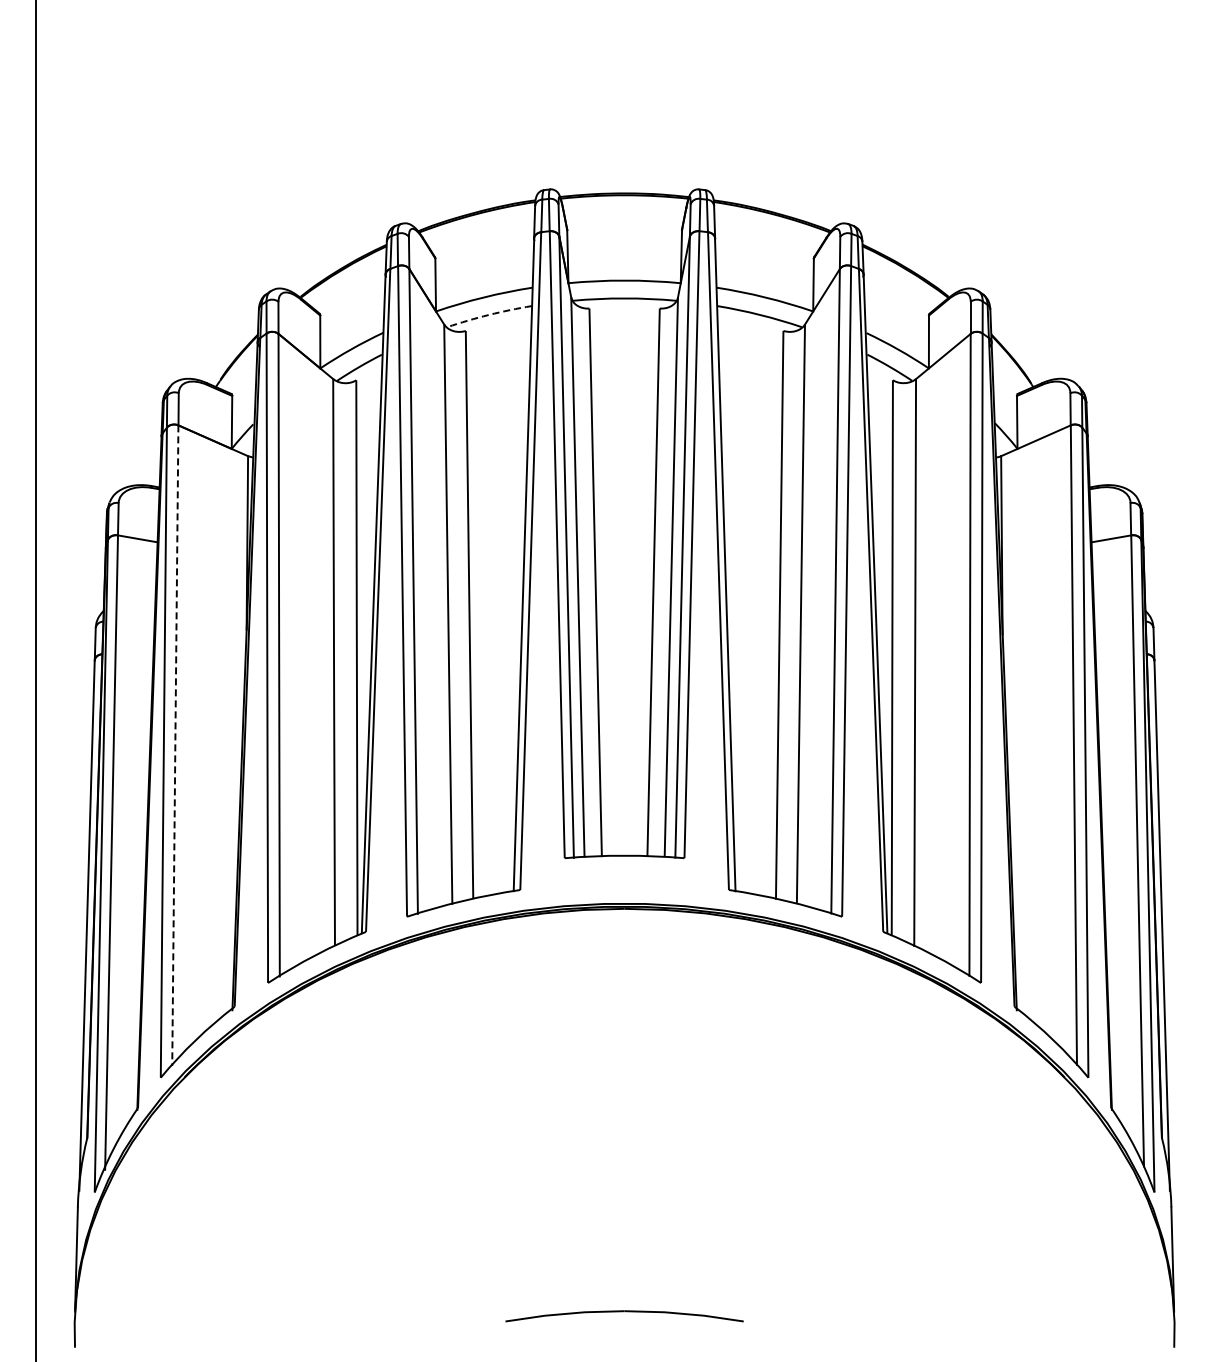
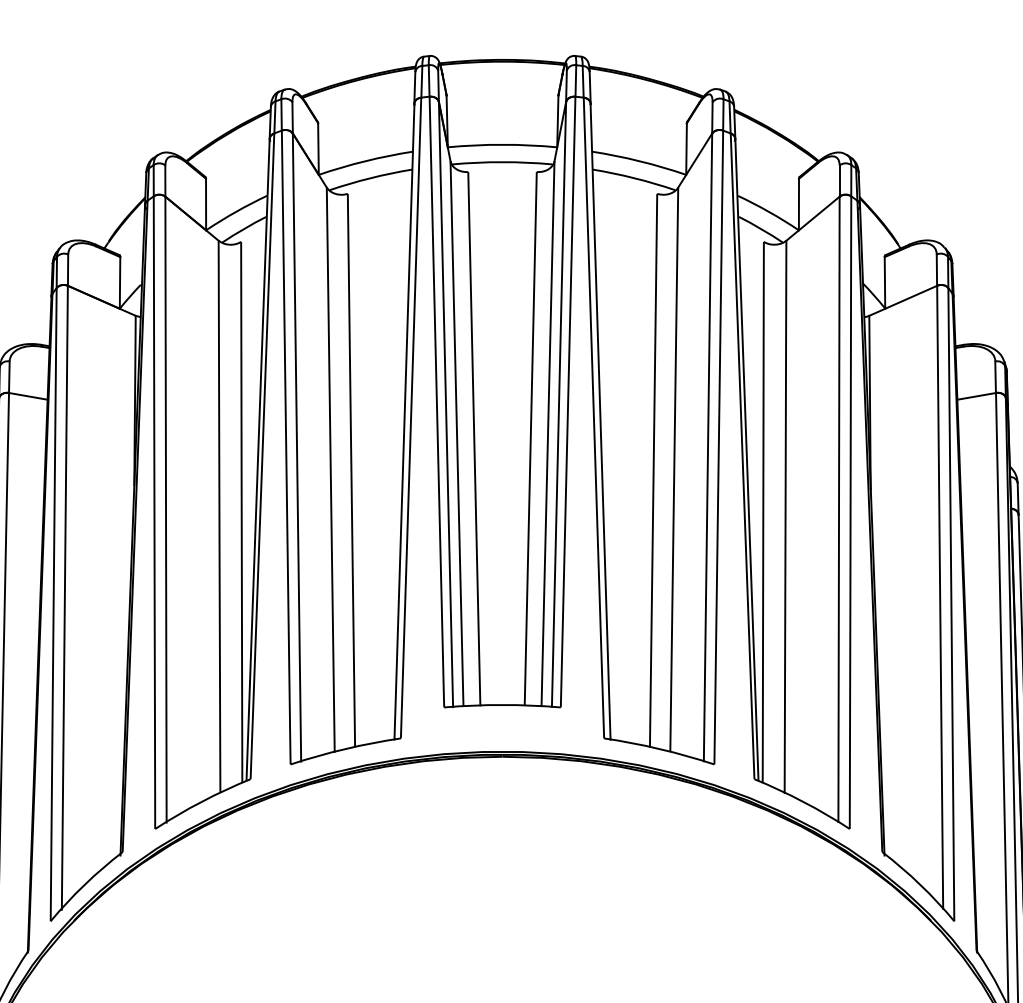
arc: (489, 314) -> (370, 177), dashed -> solid
line: (175, 746) -> (65, 598), dashed -> solid

